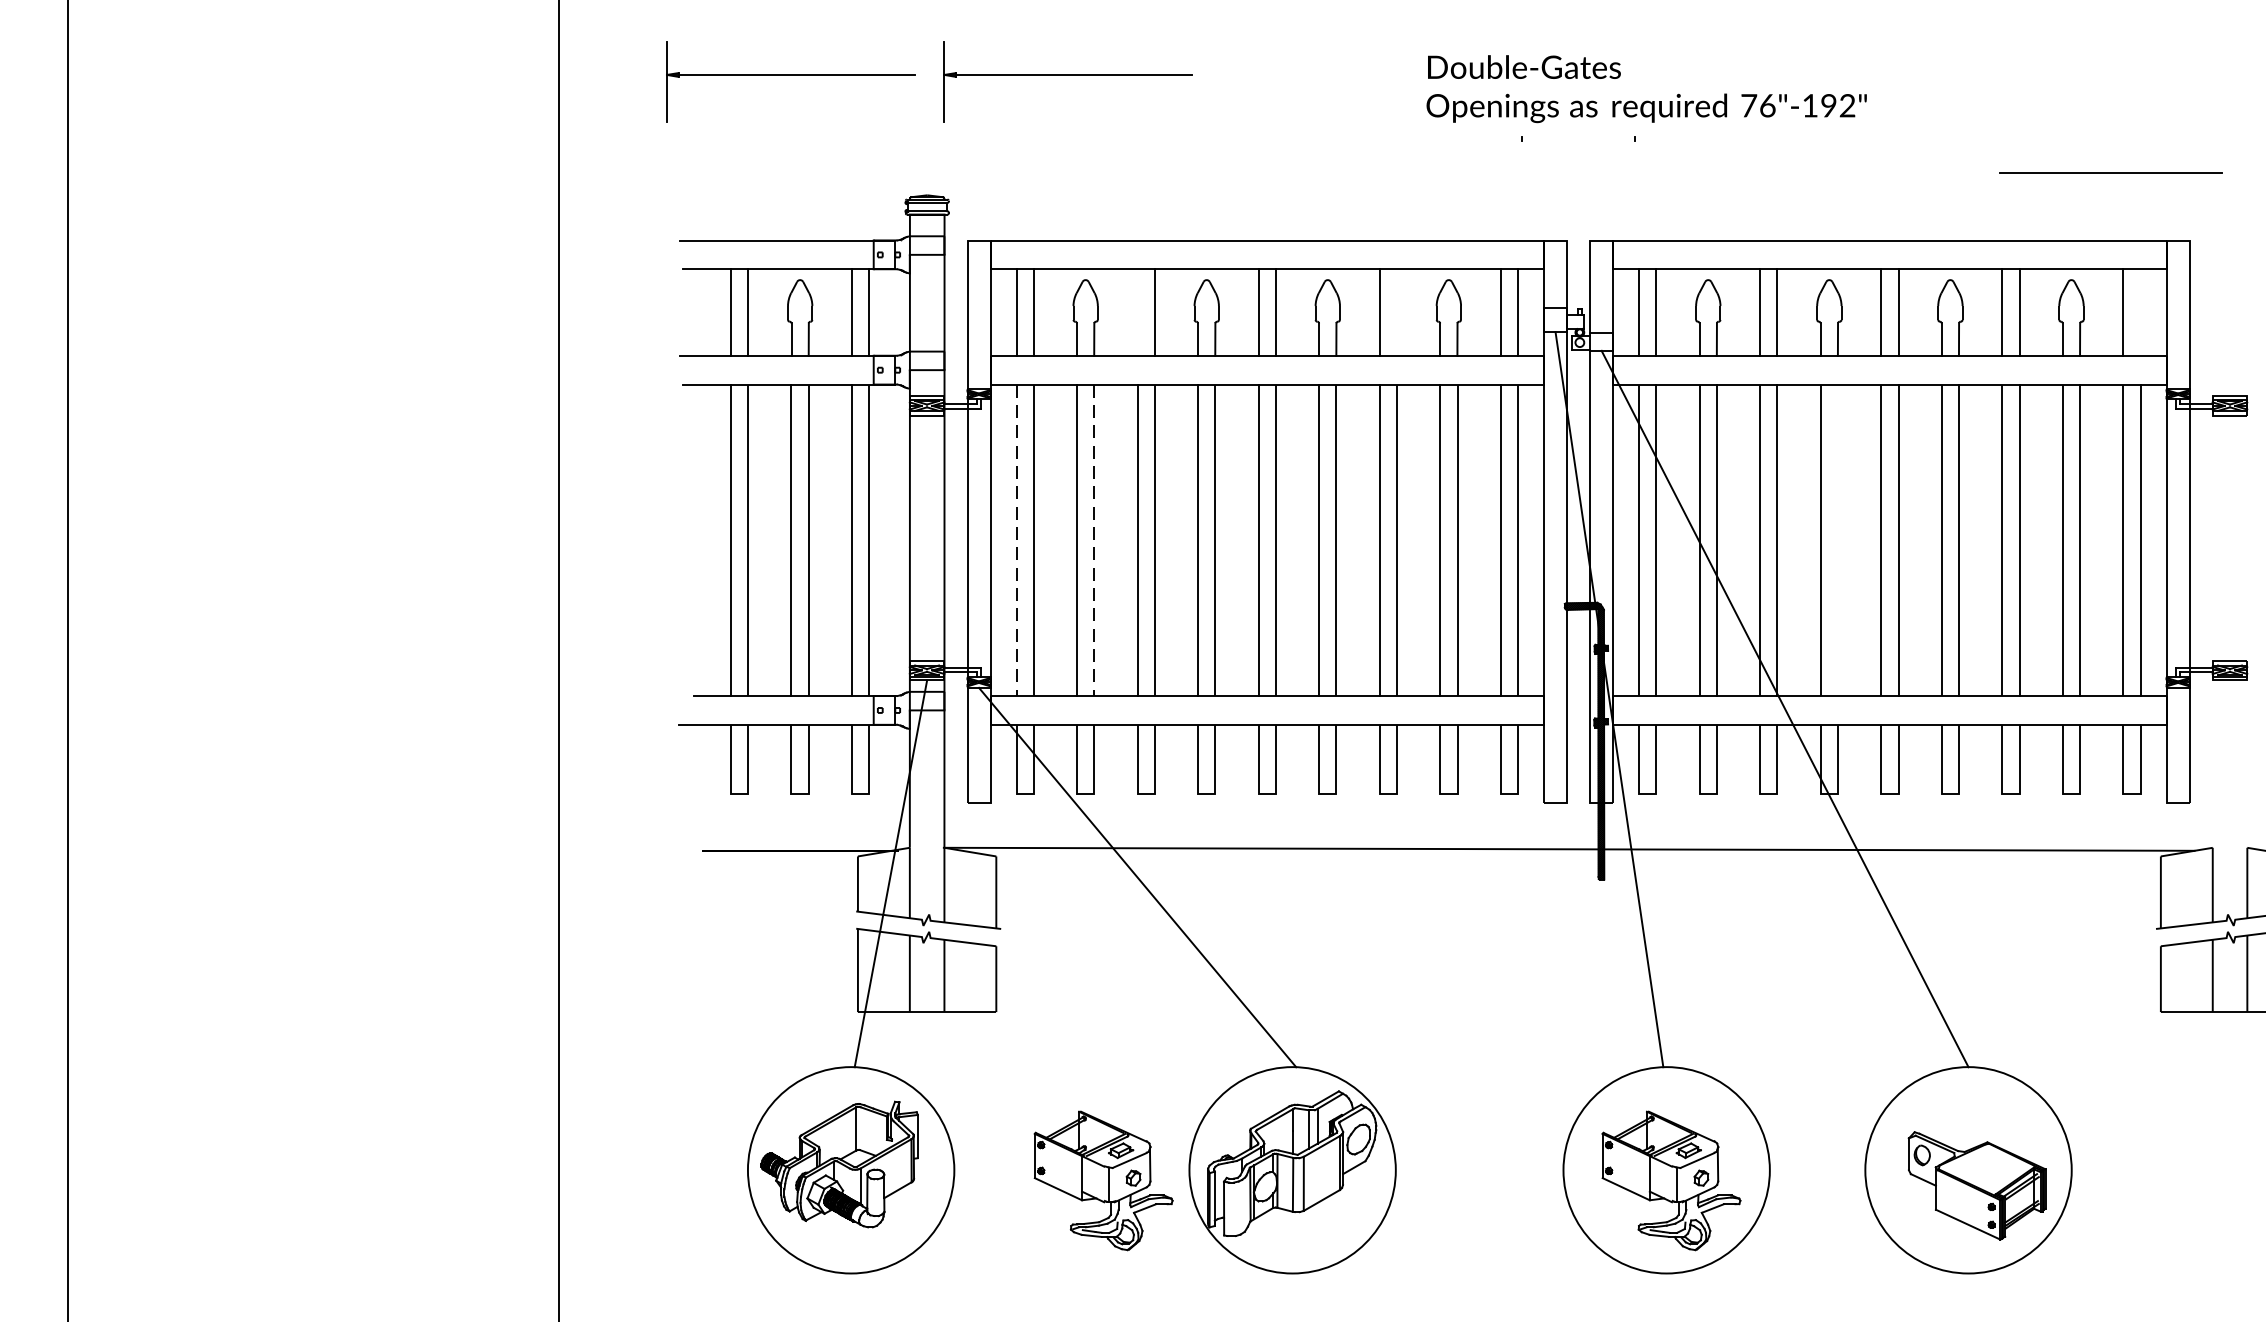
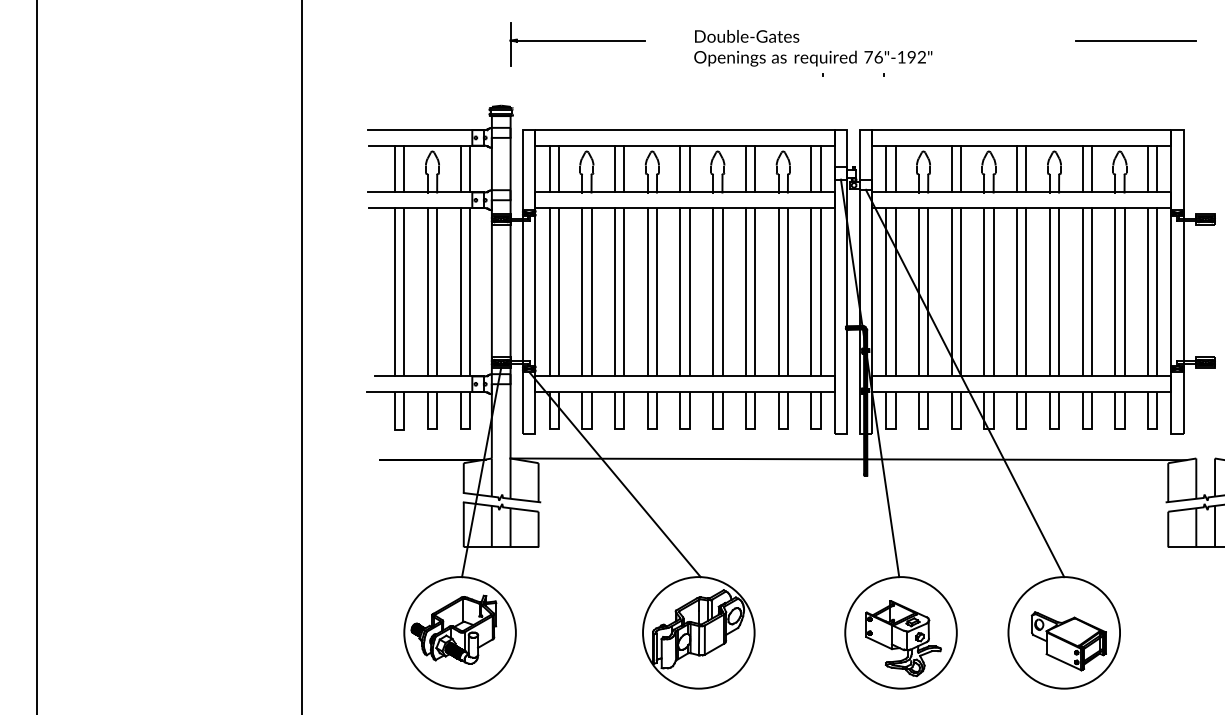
part: (790, 82) -> (427, 44), removed
text: (1647, 89) -> (813, 48), moved
line: (2109, 172) -> (1135, 40), moved
line: (1136, 311) -> (614, 168), added
line: (1397, 311) -> (755, 168), added
line: (2140, 311) -> (1157, 168), added
line: (1016, 540) -> (549, 292), dashed -> solid
line: (1094, 540) -> (591, 292), dashed -> solid
line: (1837, 540) -> (993, 292), added
part: (1103, 1180) -> (596, 638), removed

